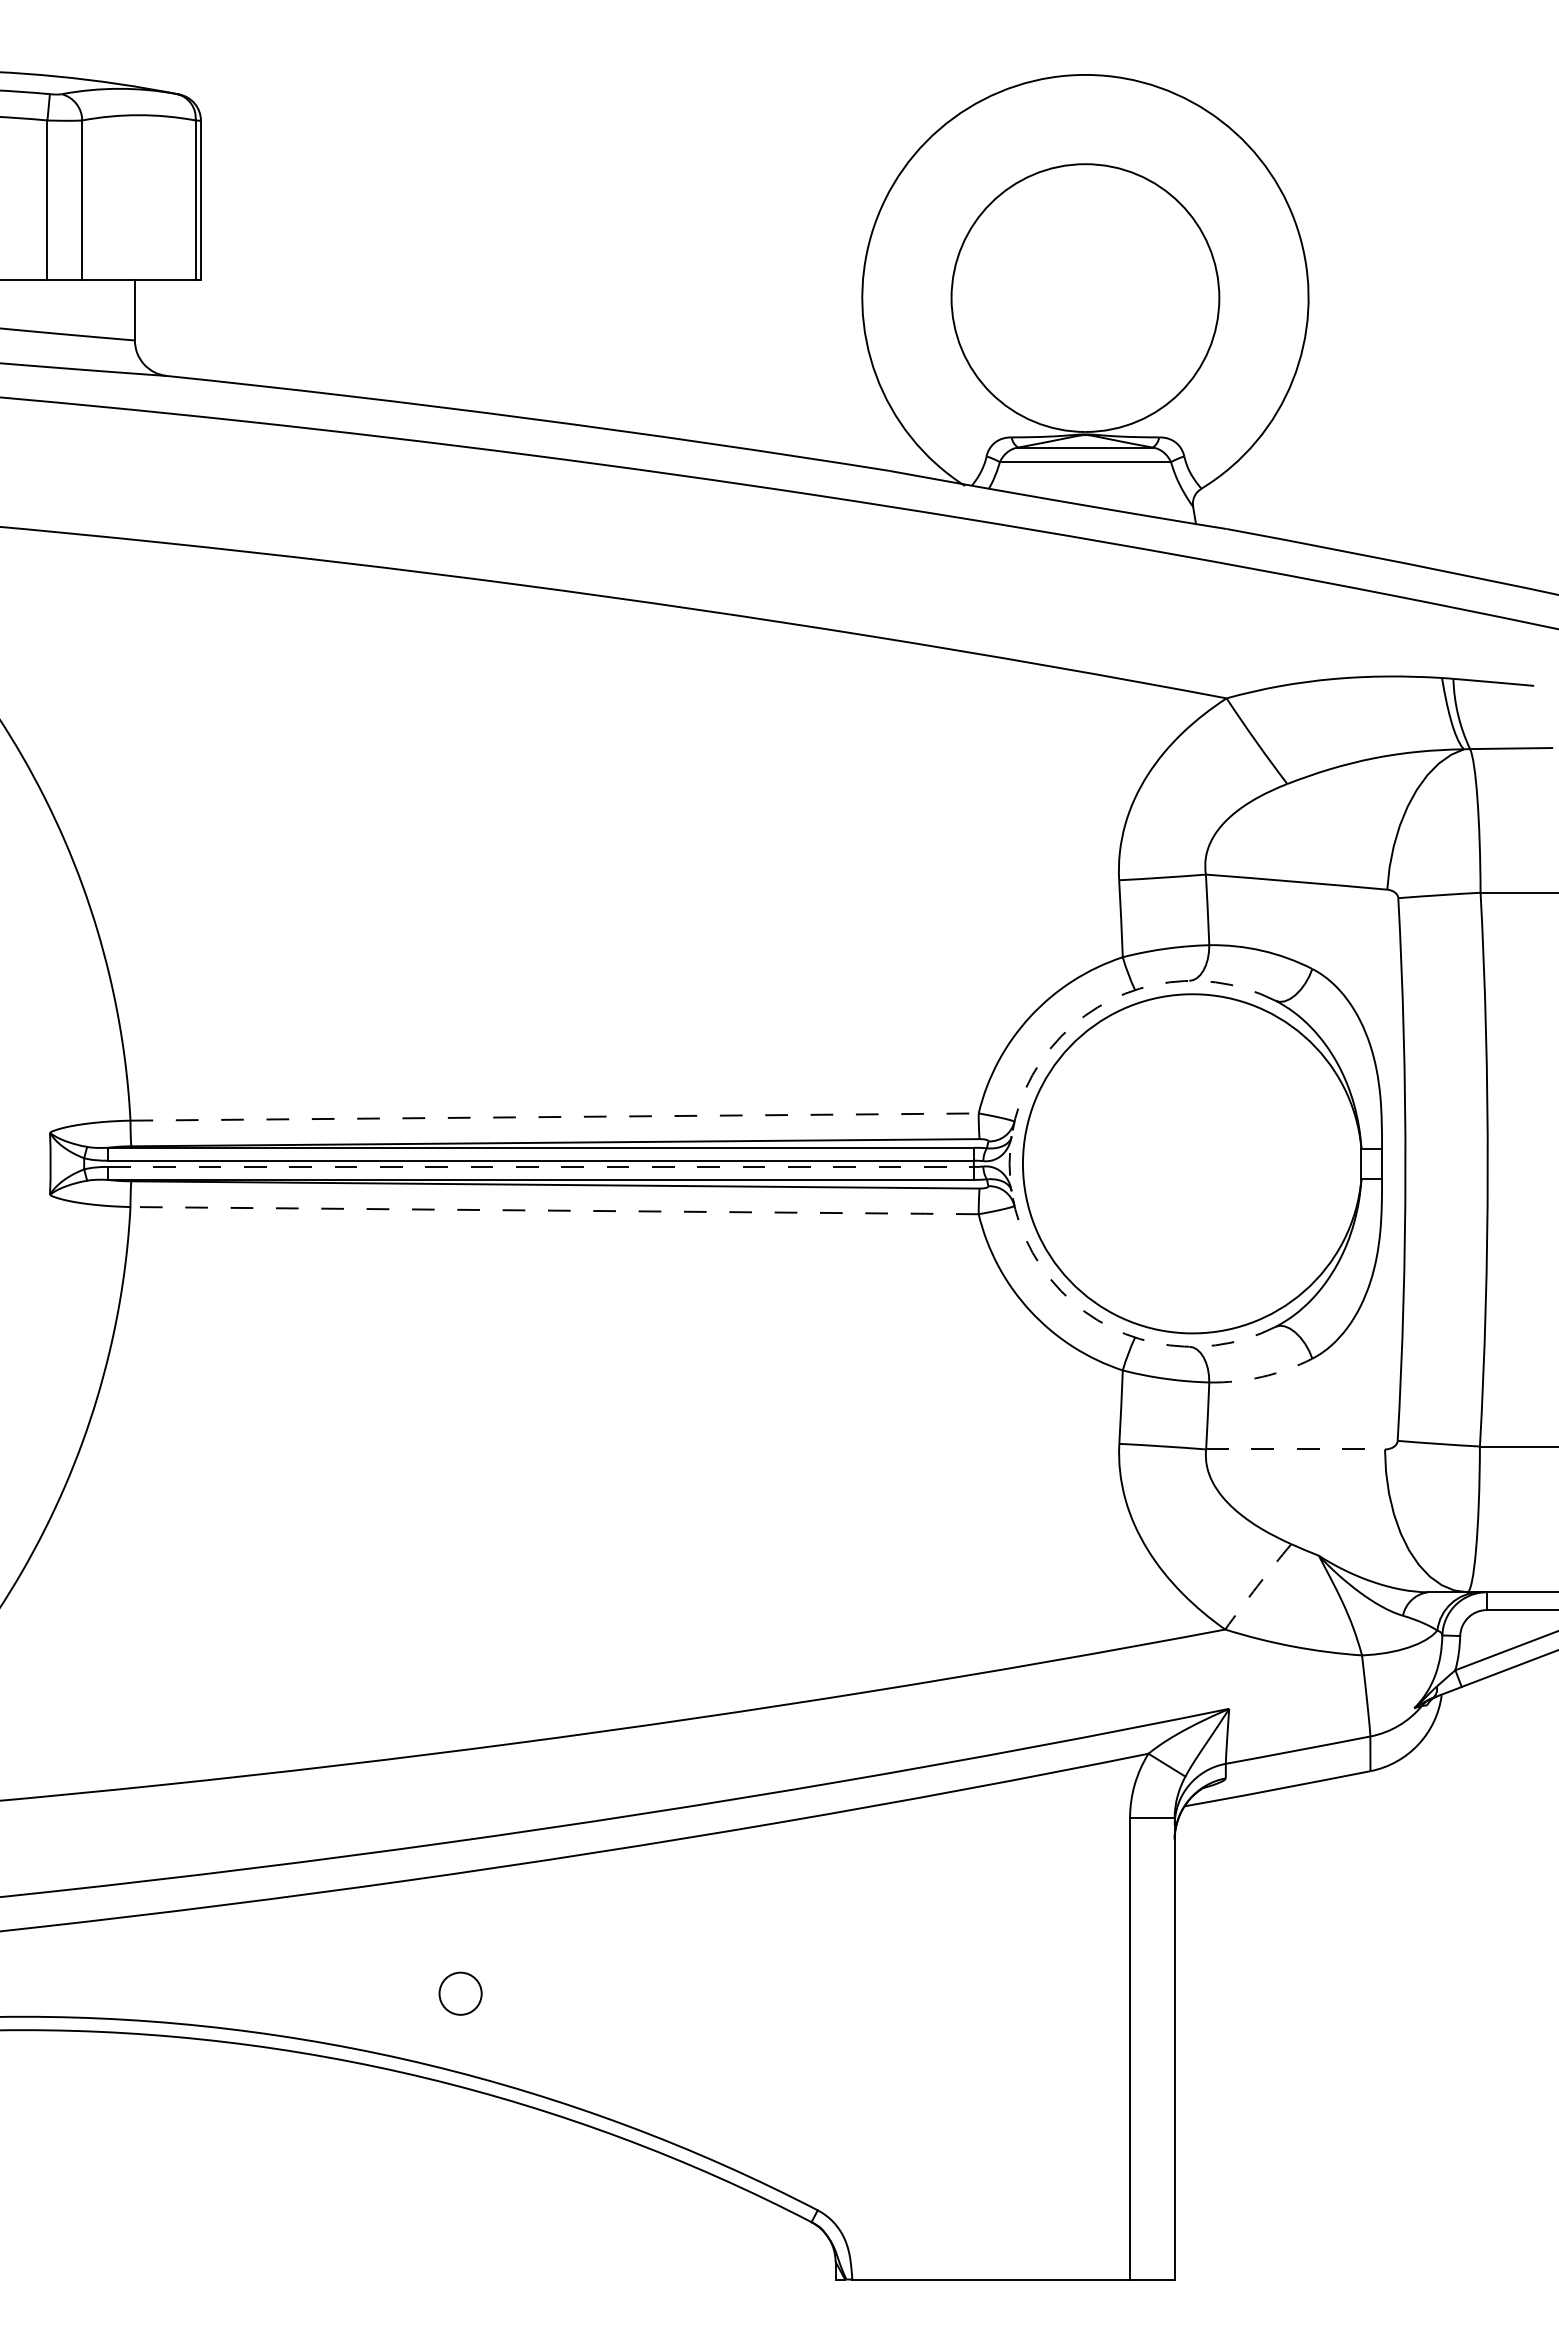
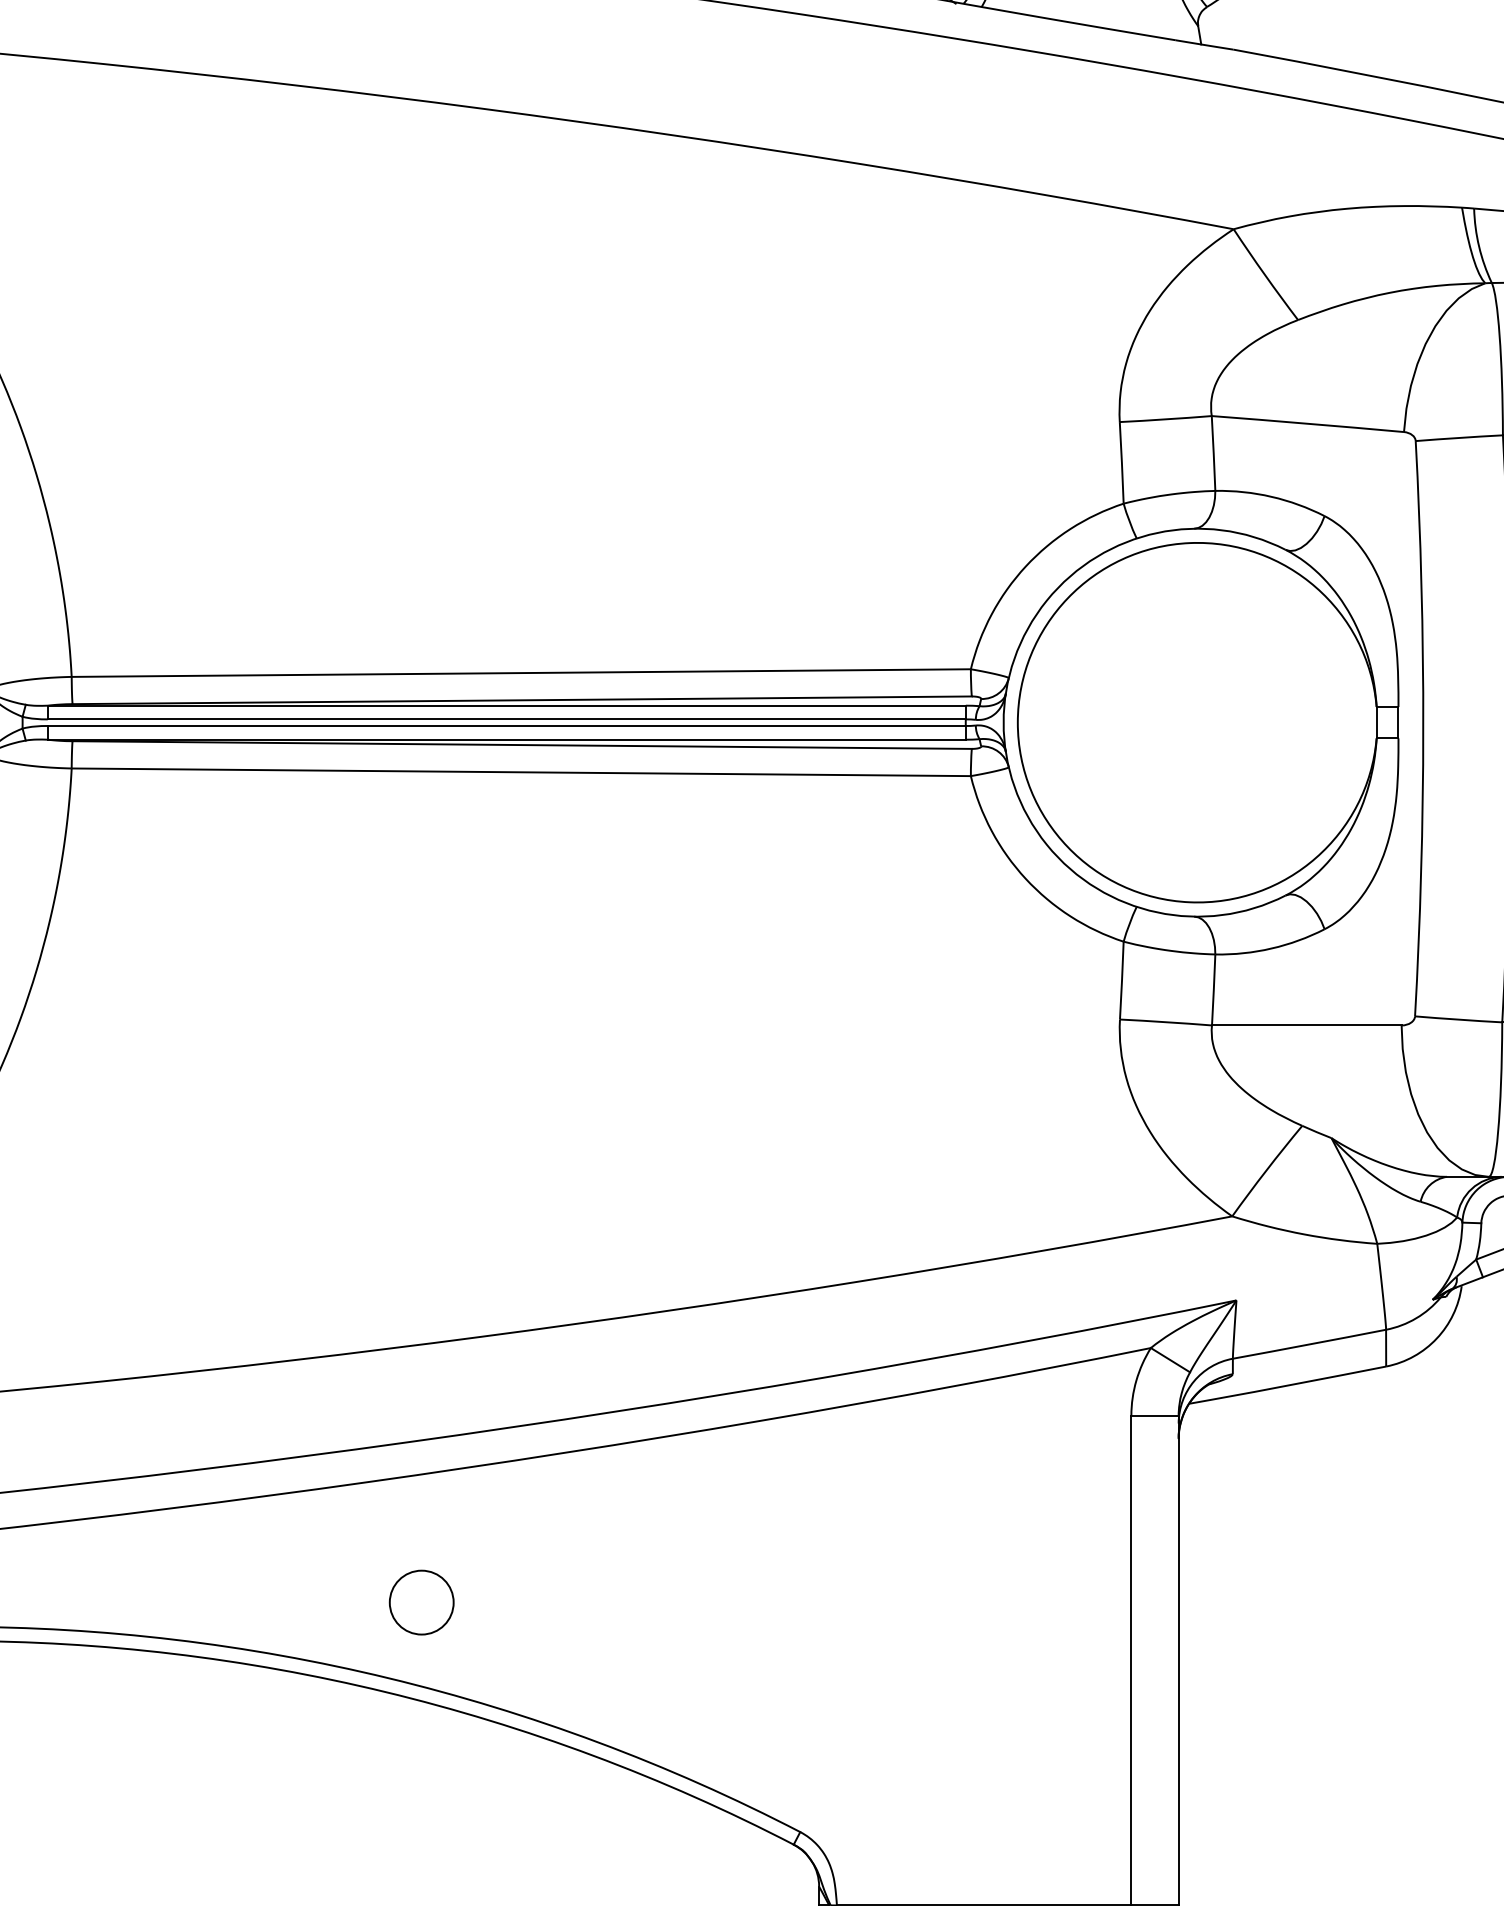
line: (552, 1117) -> (519, 673), dashed -> solid
arc: (1009, 1163) -> (1003, 722), dashed -> solid
line: (540, 1166) -> (506, 725), dashed -> solid
line: (556, 1210) -> (523, 772), dashed -> solid
arc: (1262, 1376) -> (1271, 948), dashed -> solid
line: (1296, 1449) -> (1307, 1025), dashed -> solid
arc: (1257, 1586) -> (1266, 1170), dashed -> solid
circle: (460, 1993) -> (421, 1602), size x1.43

